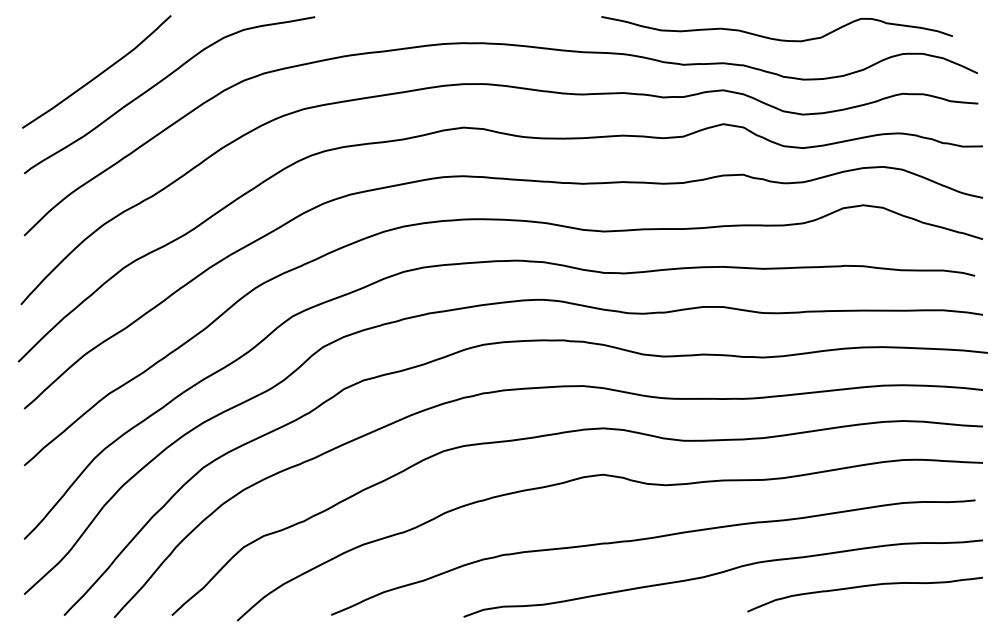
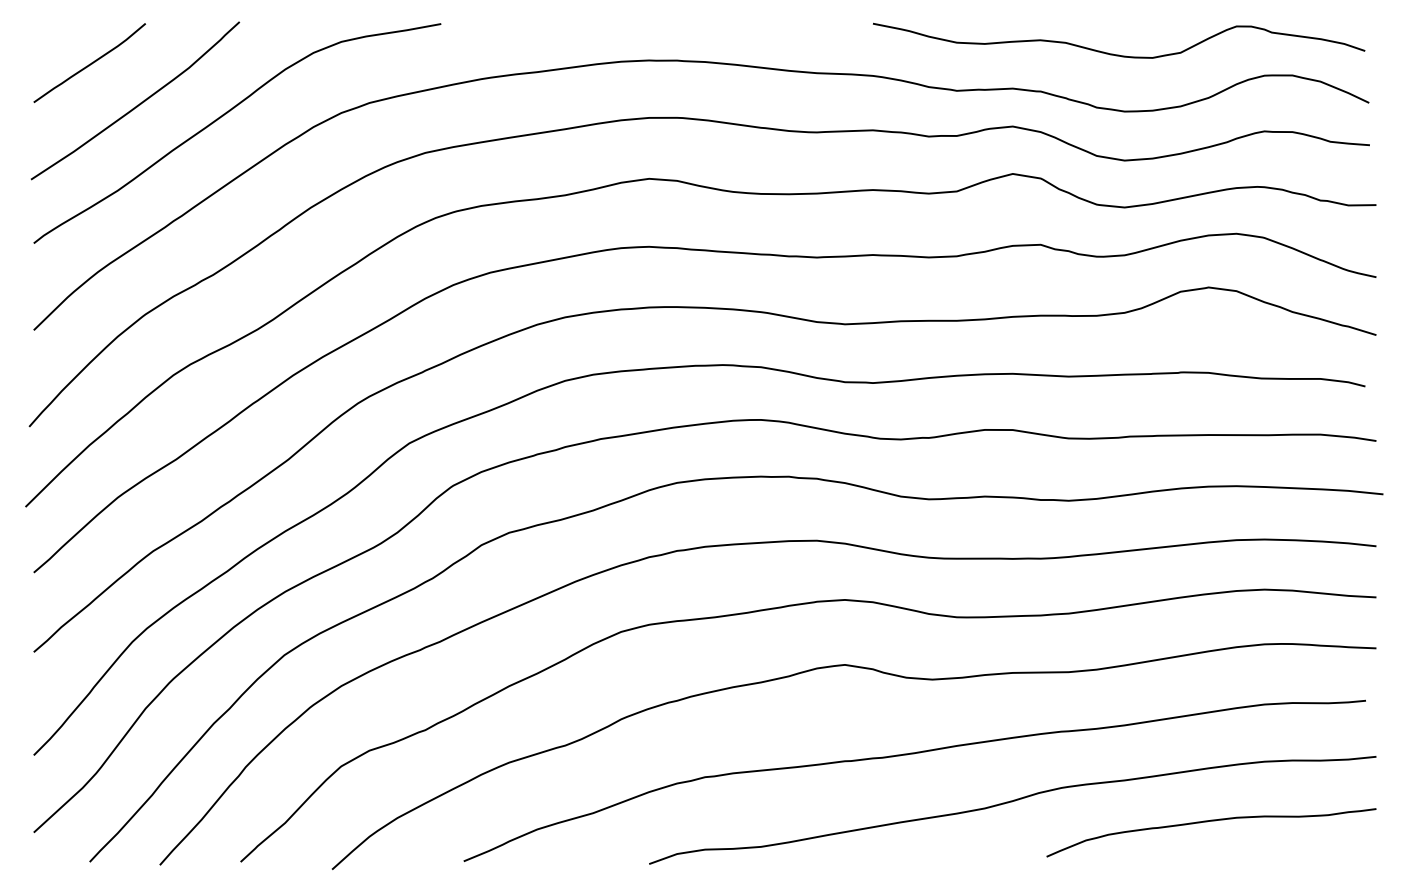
curve: (776, 38) -> (1118, 53), moved
curve: (65, 44) -> (91, 62), added

